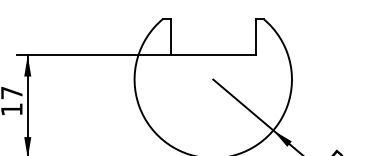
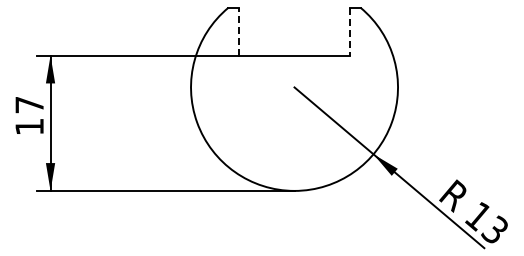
line: (170, 37) -> (238, 31), solid -> dashed
line: (255, 37) -> (350, 31), solid -> dashed

